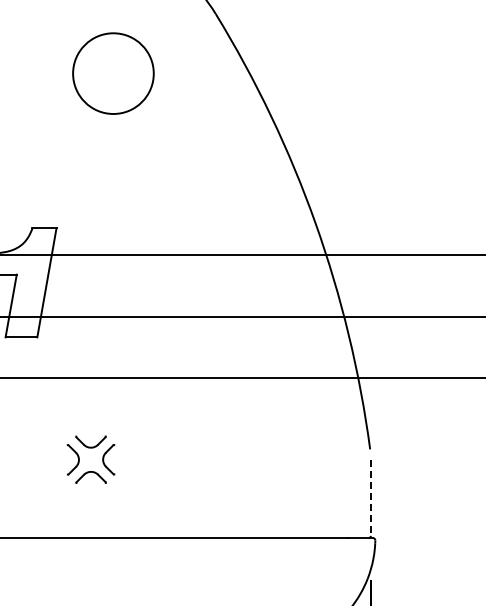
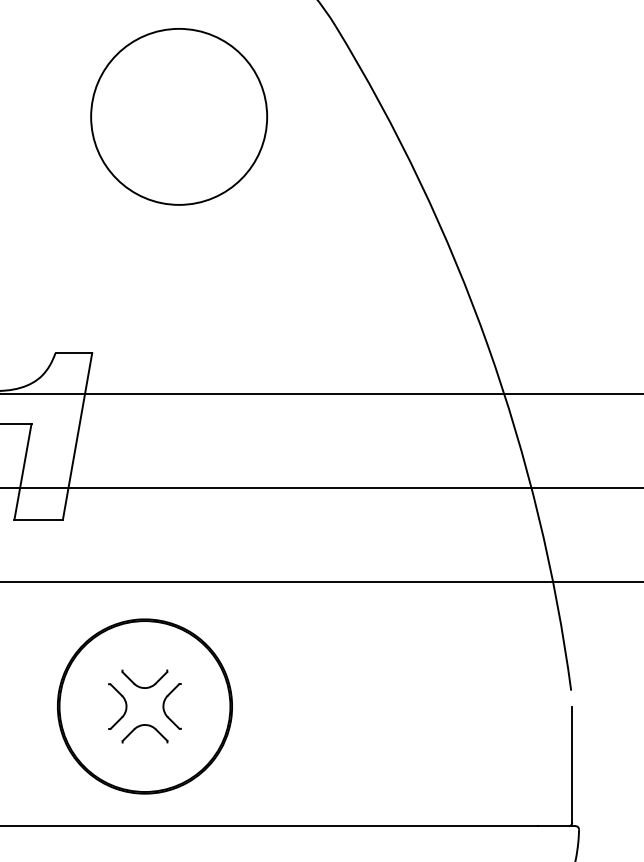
circle: (113, 73) -> (179, 116), size x1.43
part: (90, 459) -> (144, 706), added
line: (370, 498) -> (571, 765), dashed -> solid

